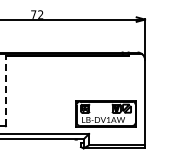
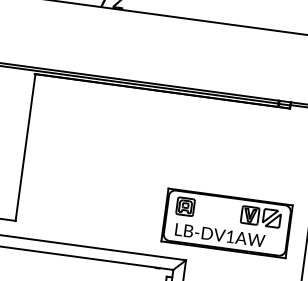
line: (5, 90) -> (24, 146), dashed -> solid

